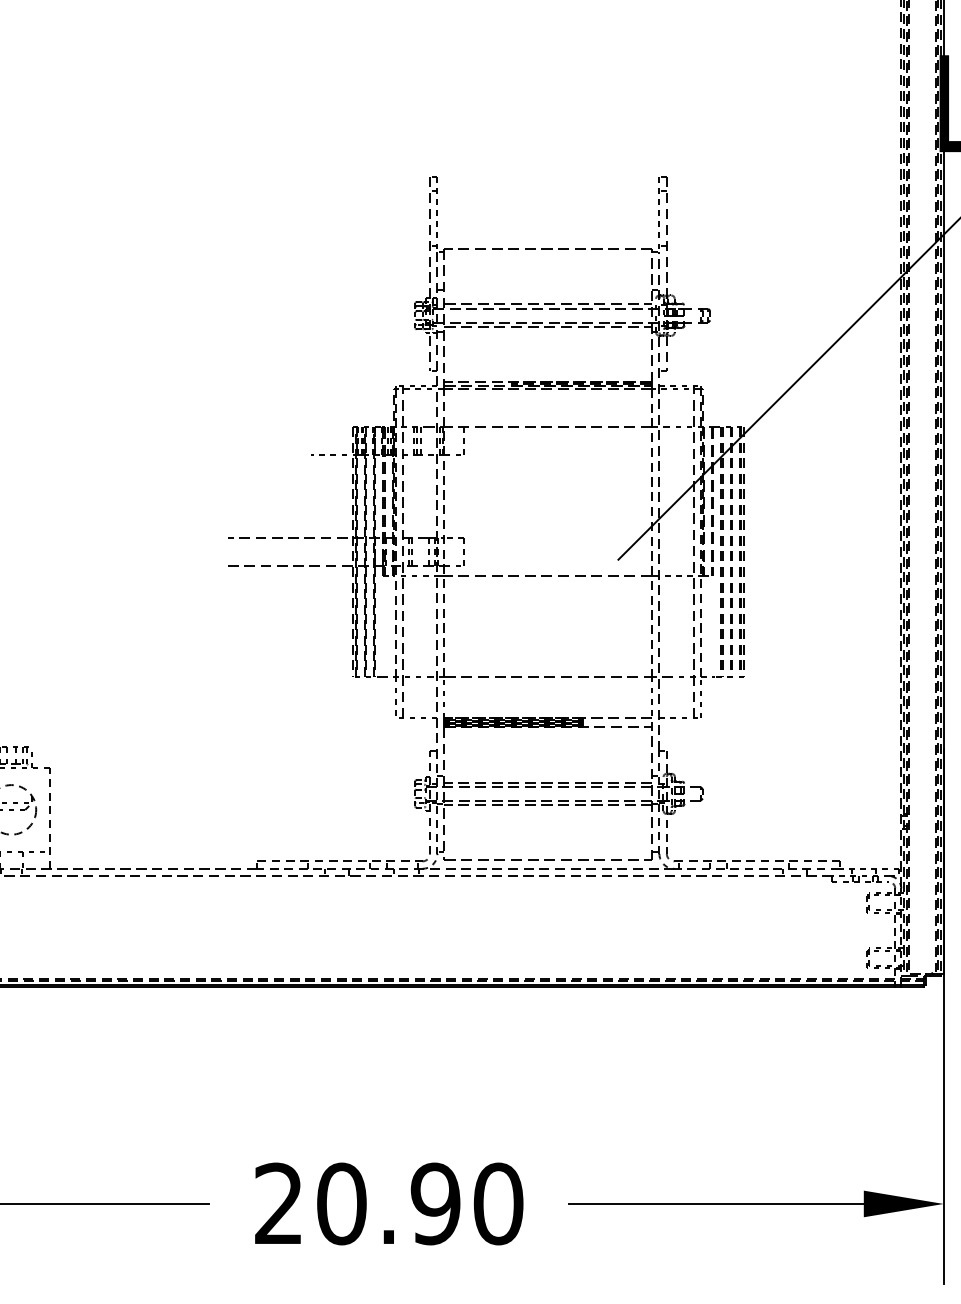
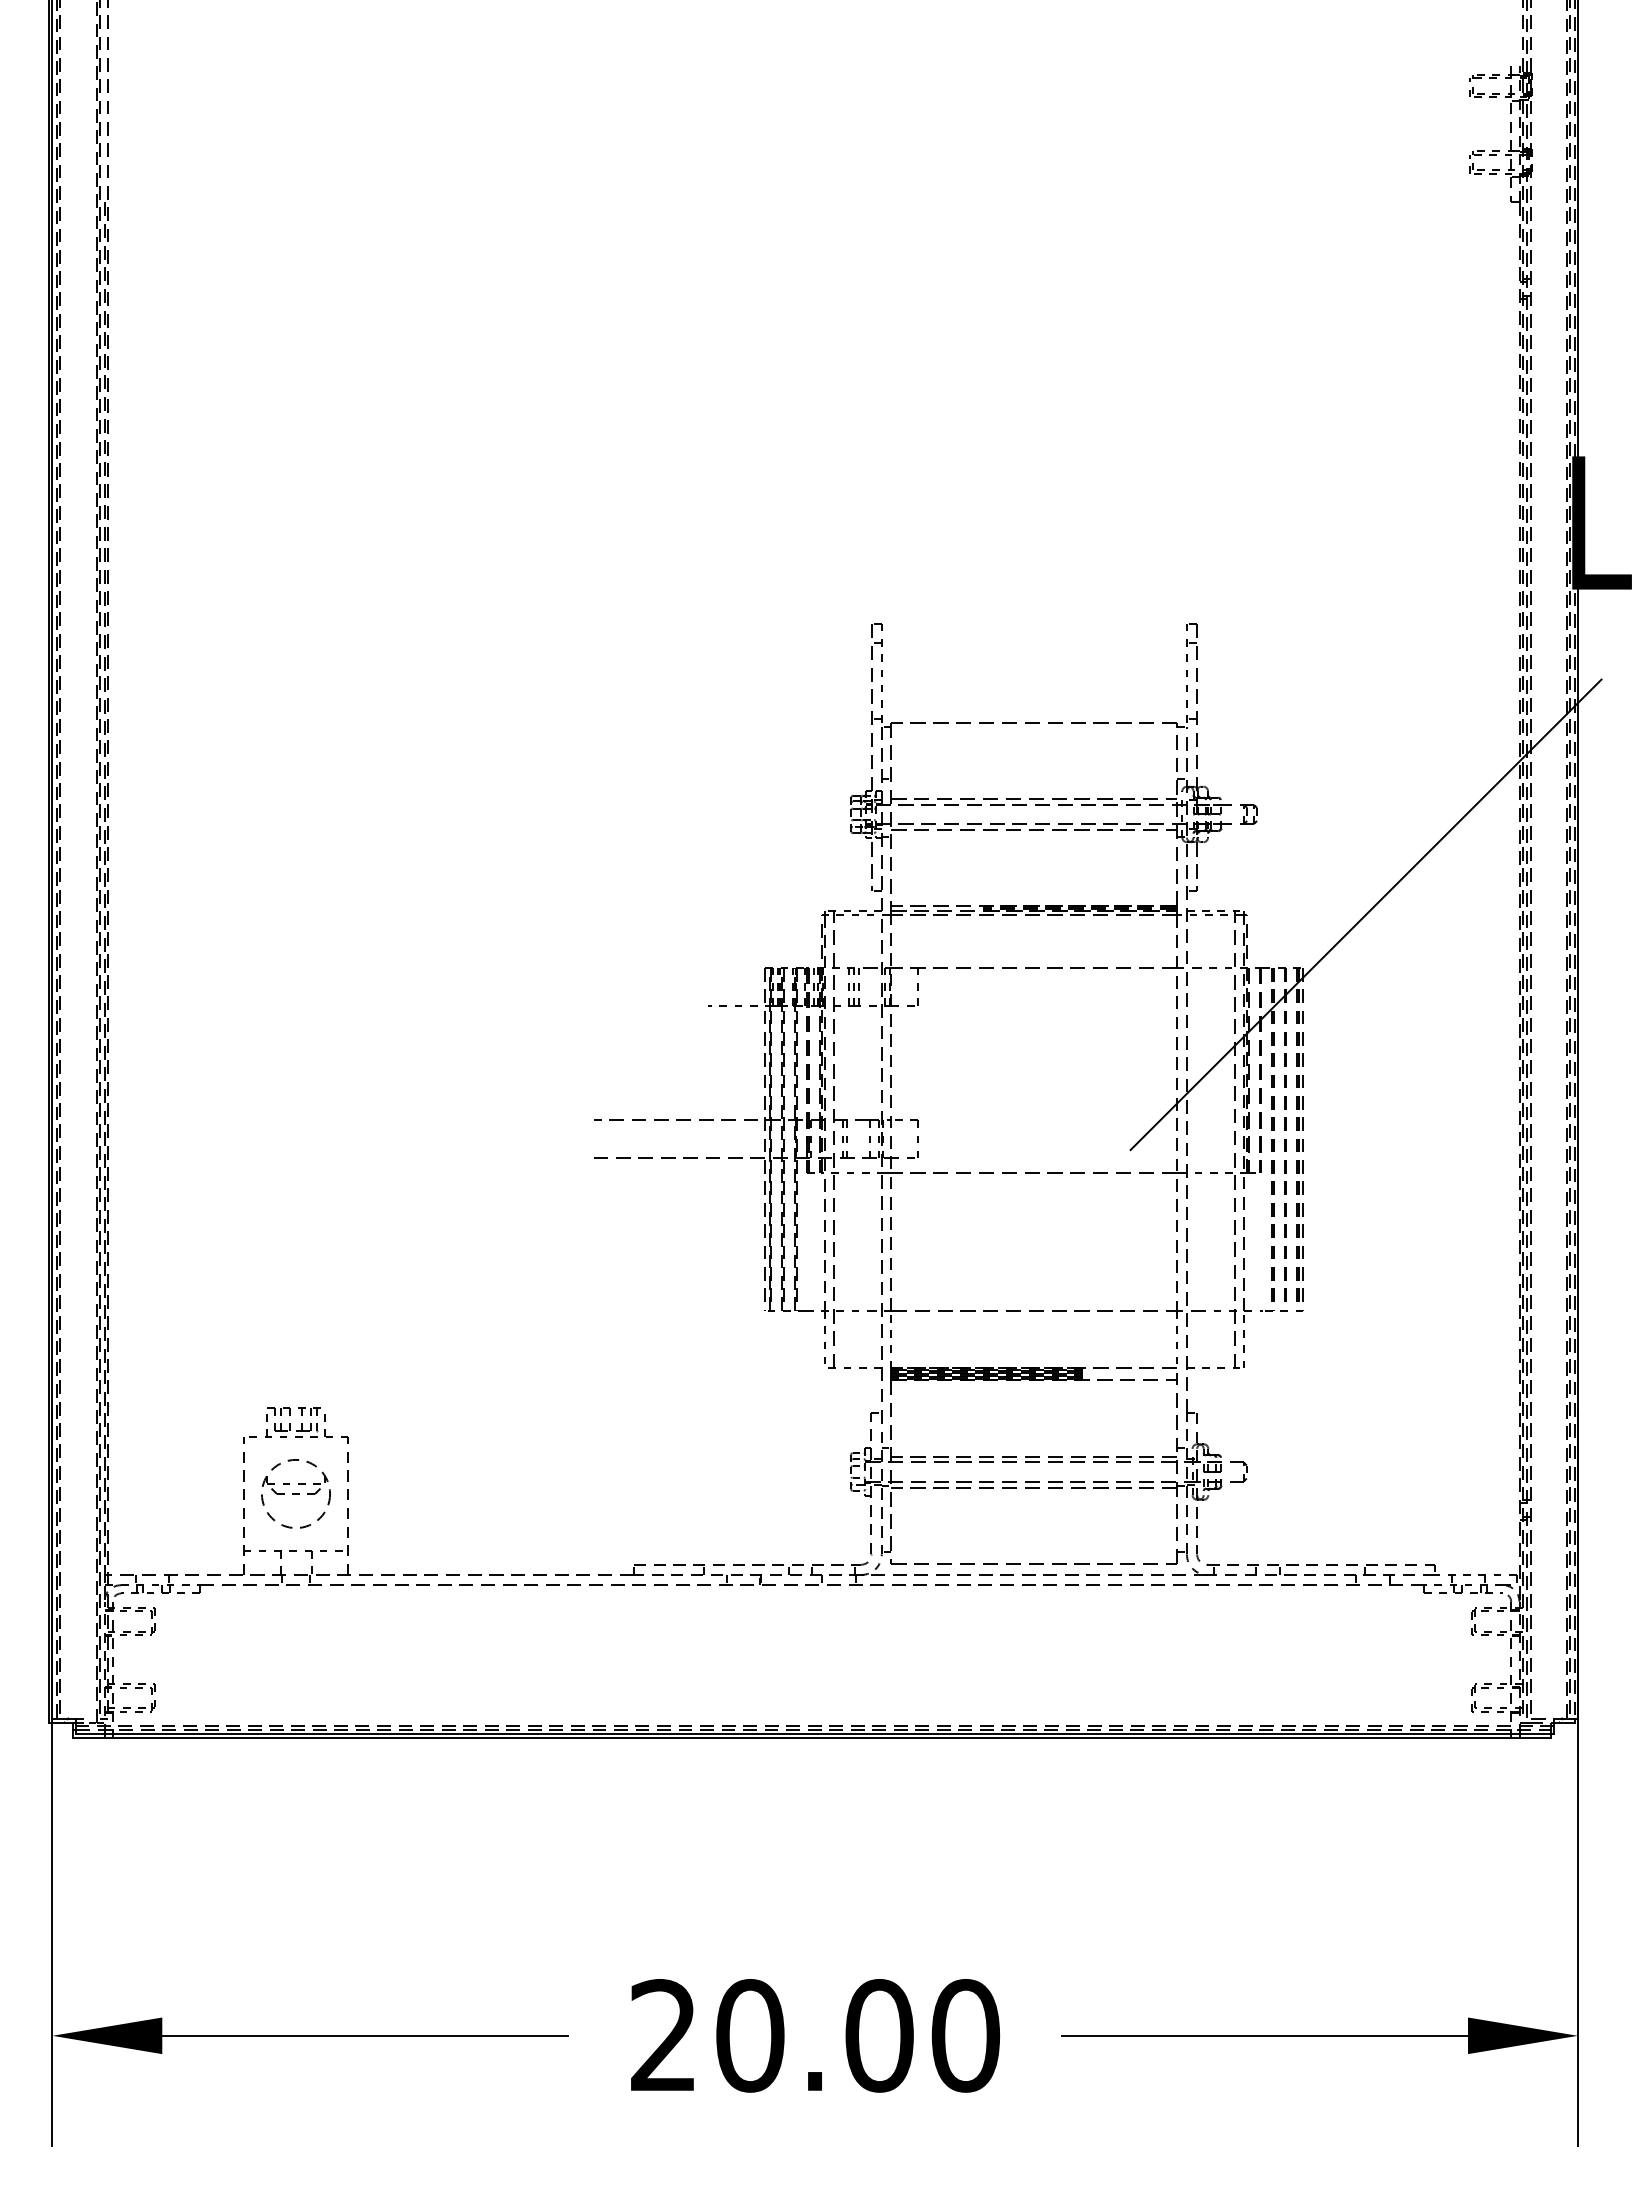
text: (435, 1203) -> (879, 2035), 20.90 -> 20.00

